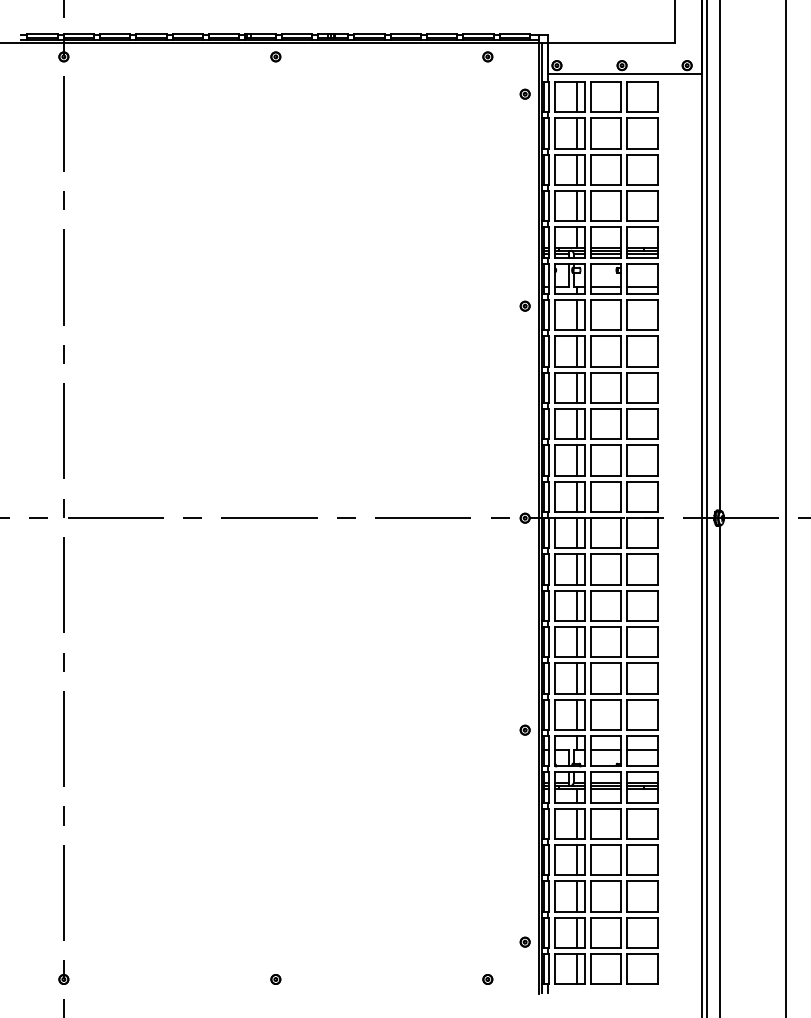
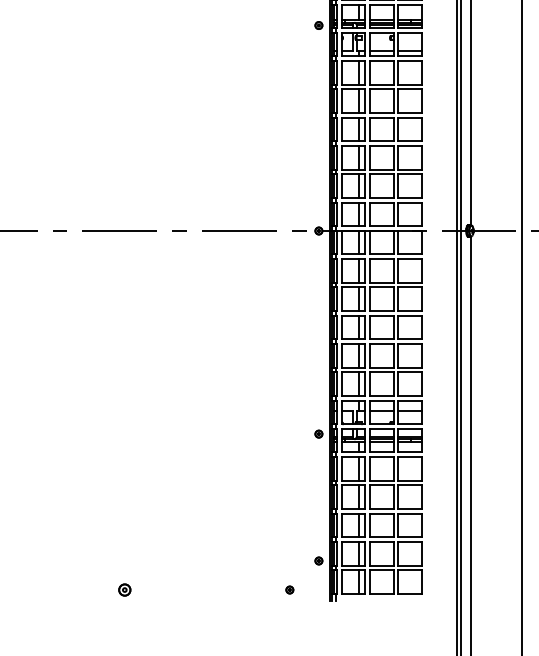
part: (524, 305) -> (318, 24), moved
part: (524, 729) -> (318, 433), moved
part: (275, 979) -> (124, 590), size x1.6

